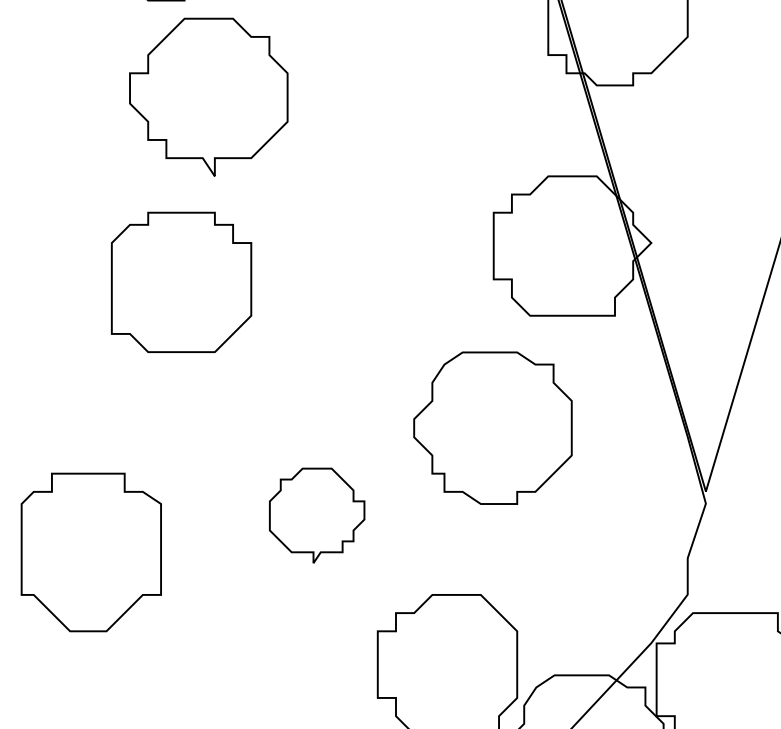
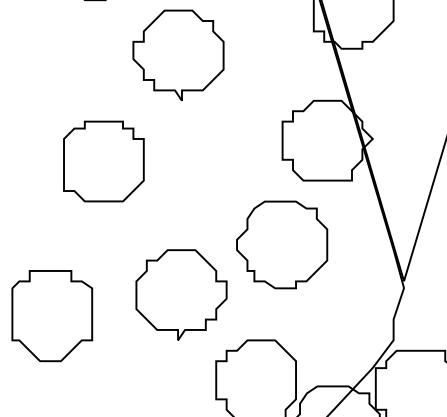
part: (208, 97) -> (178, 55), moved
part: (317, 514) -> (181, 294), size x1.67

